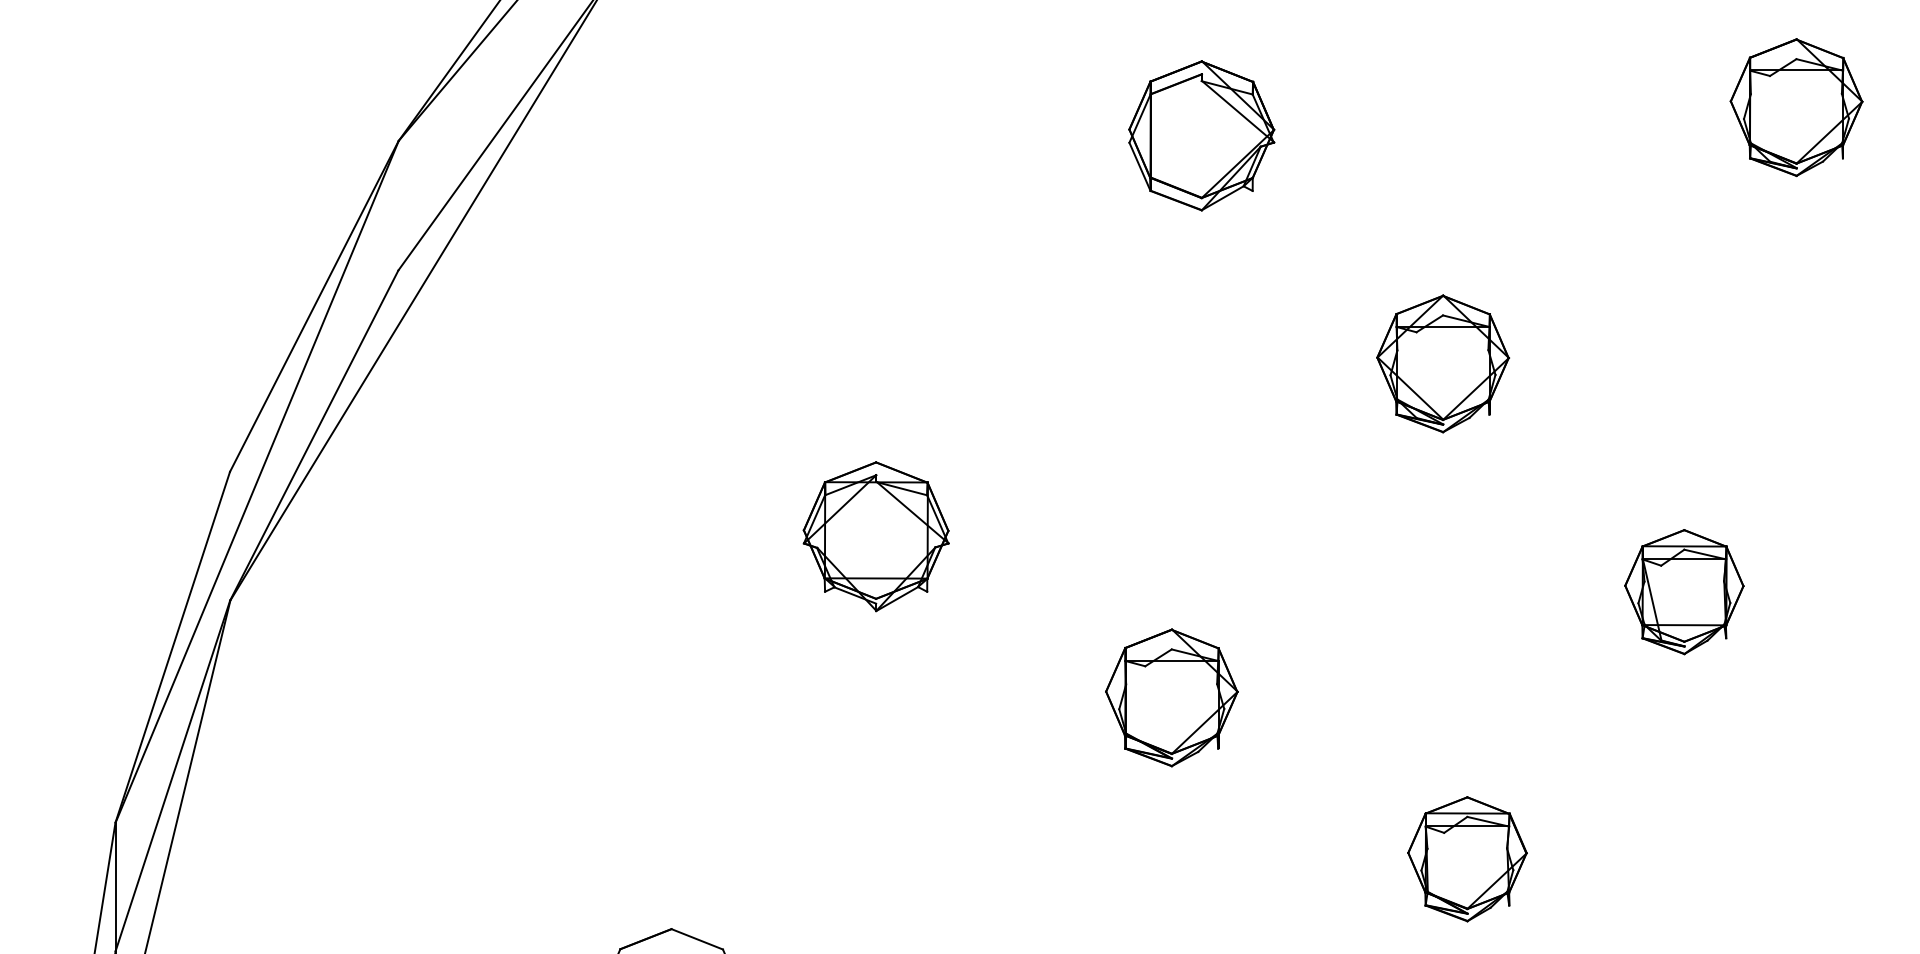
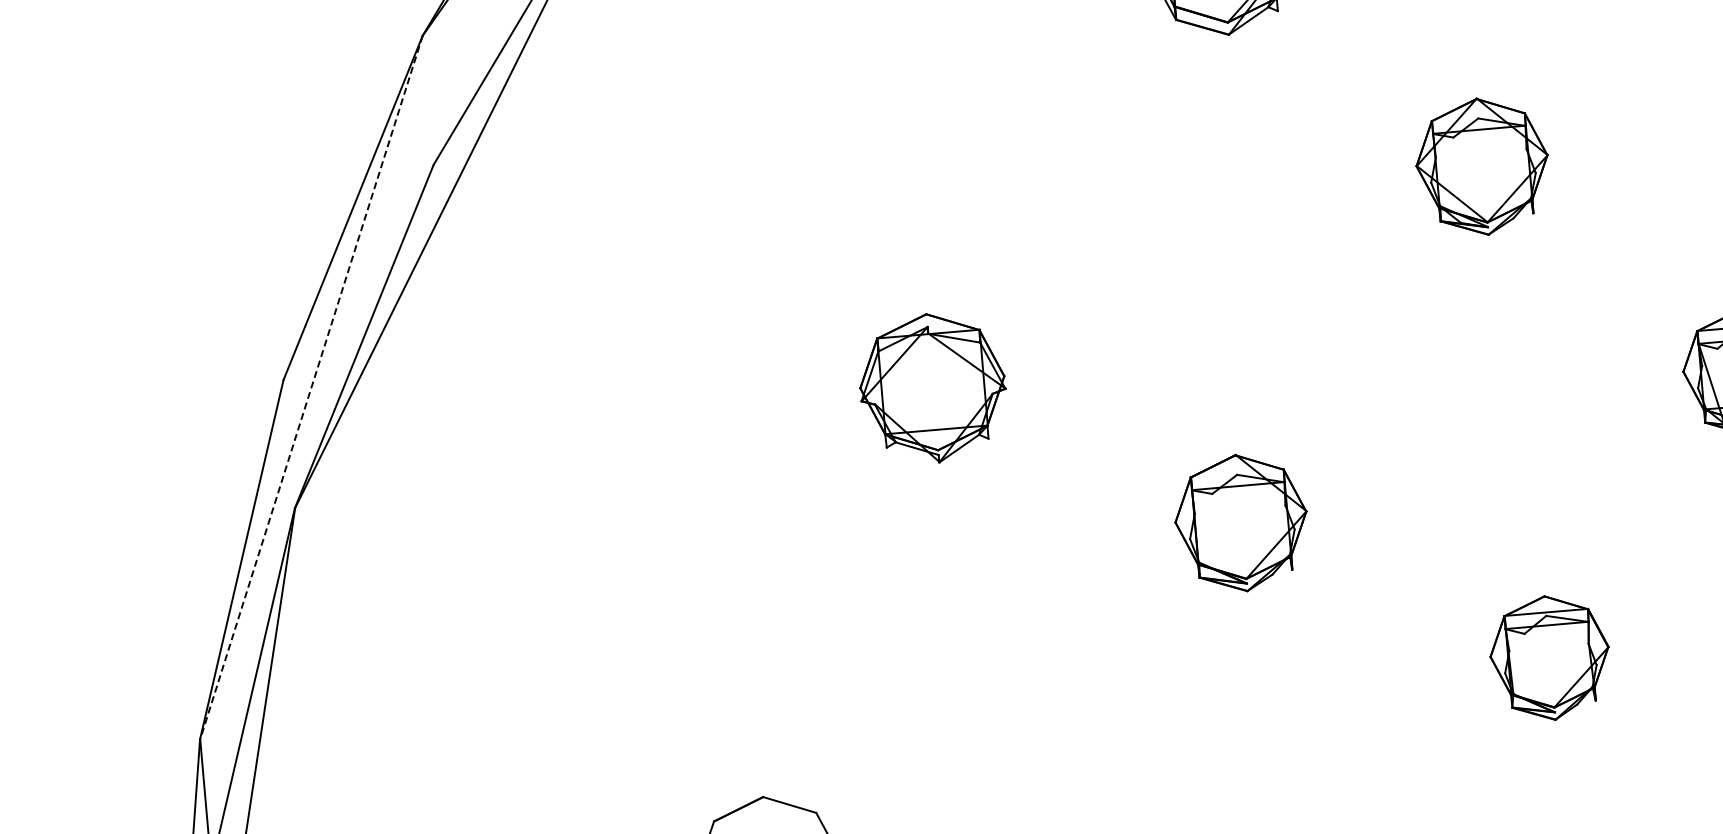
line: (257, 482) -> (311, 388), solid -> dashed

